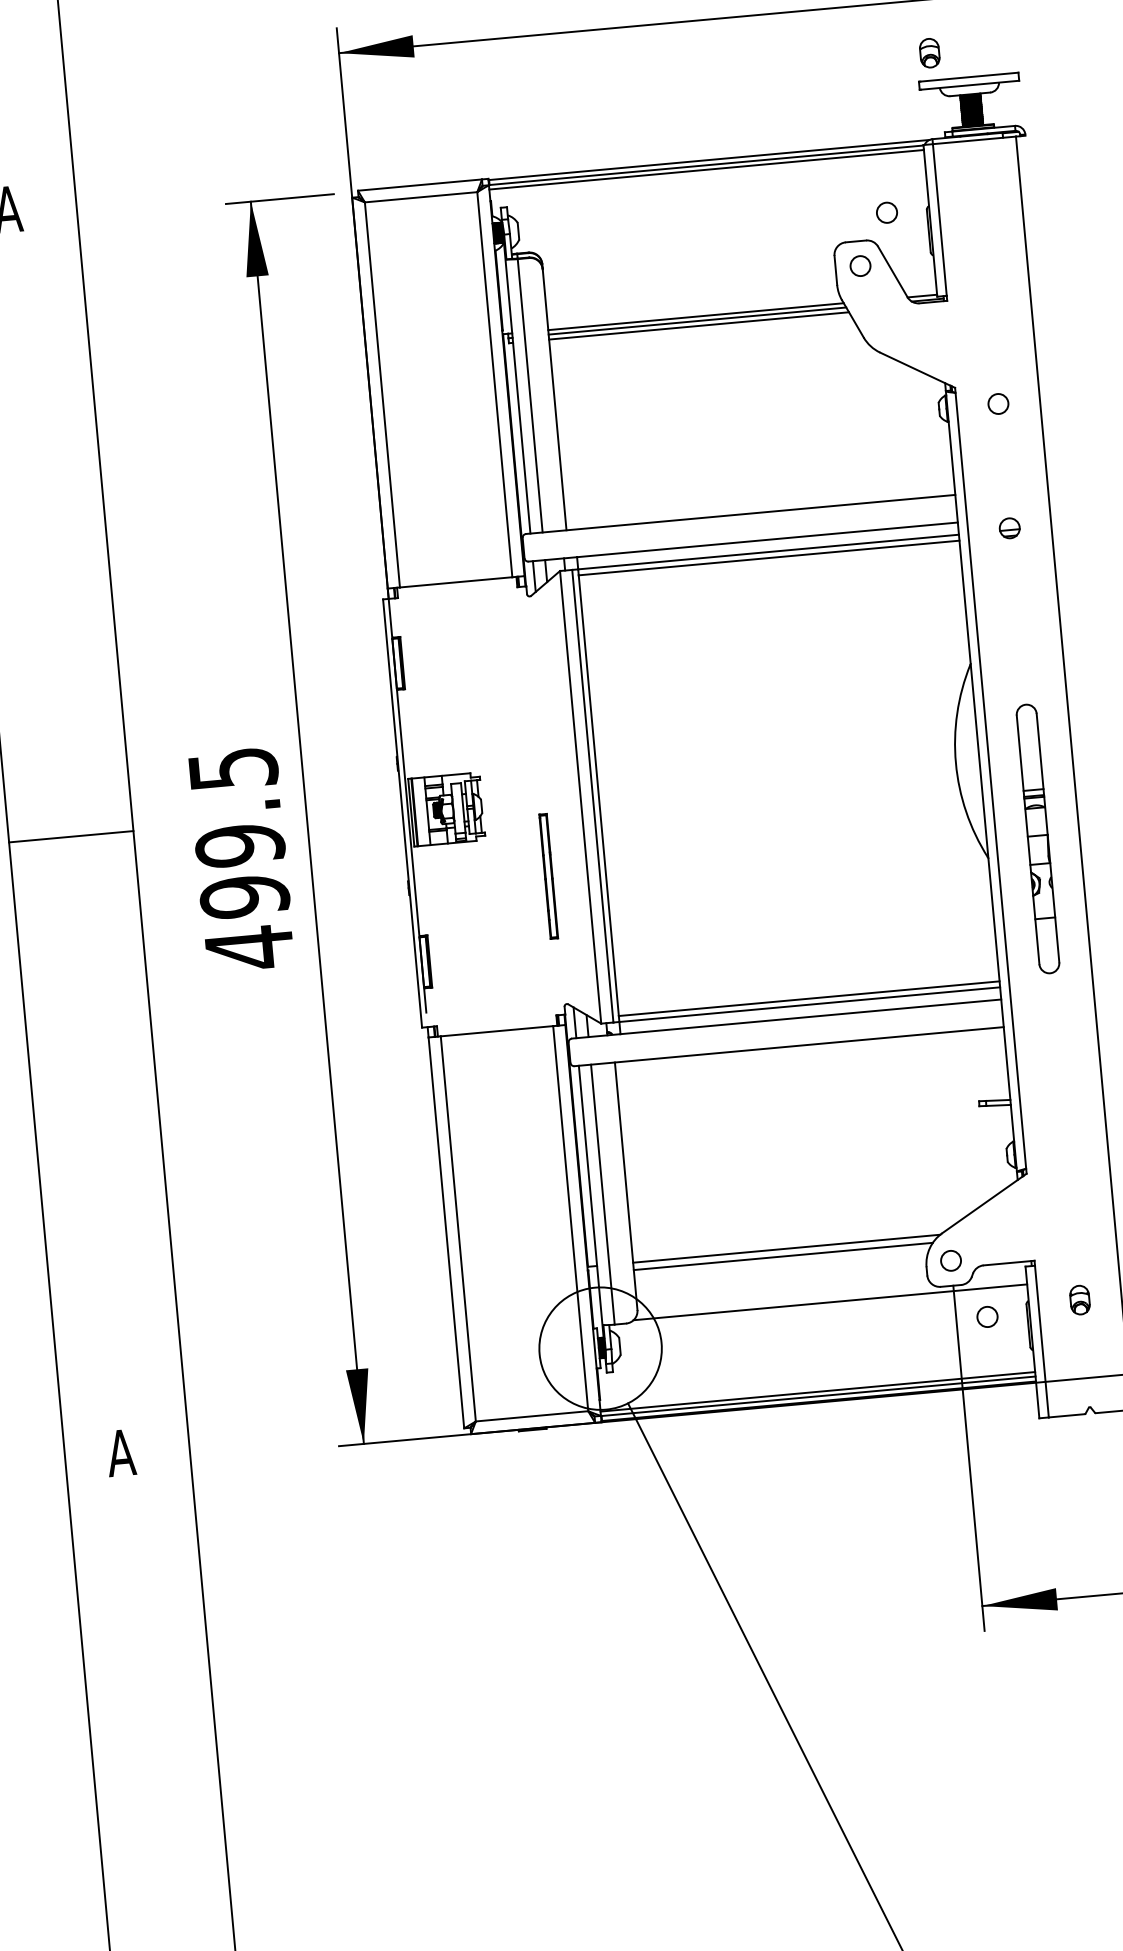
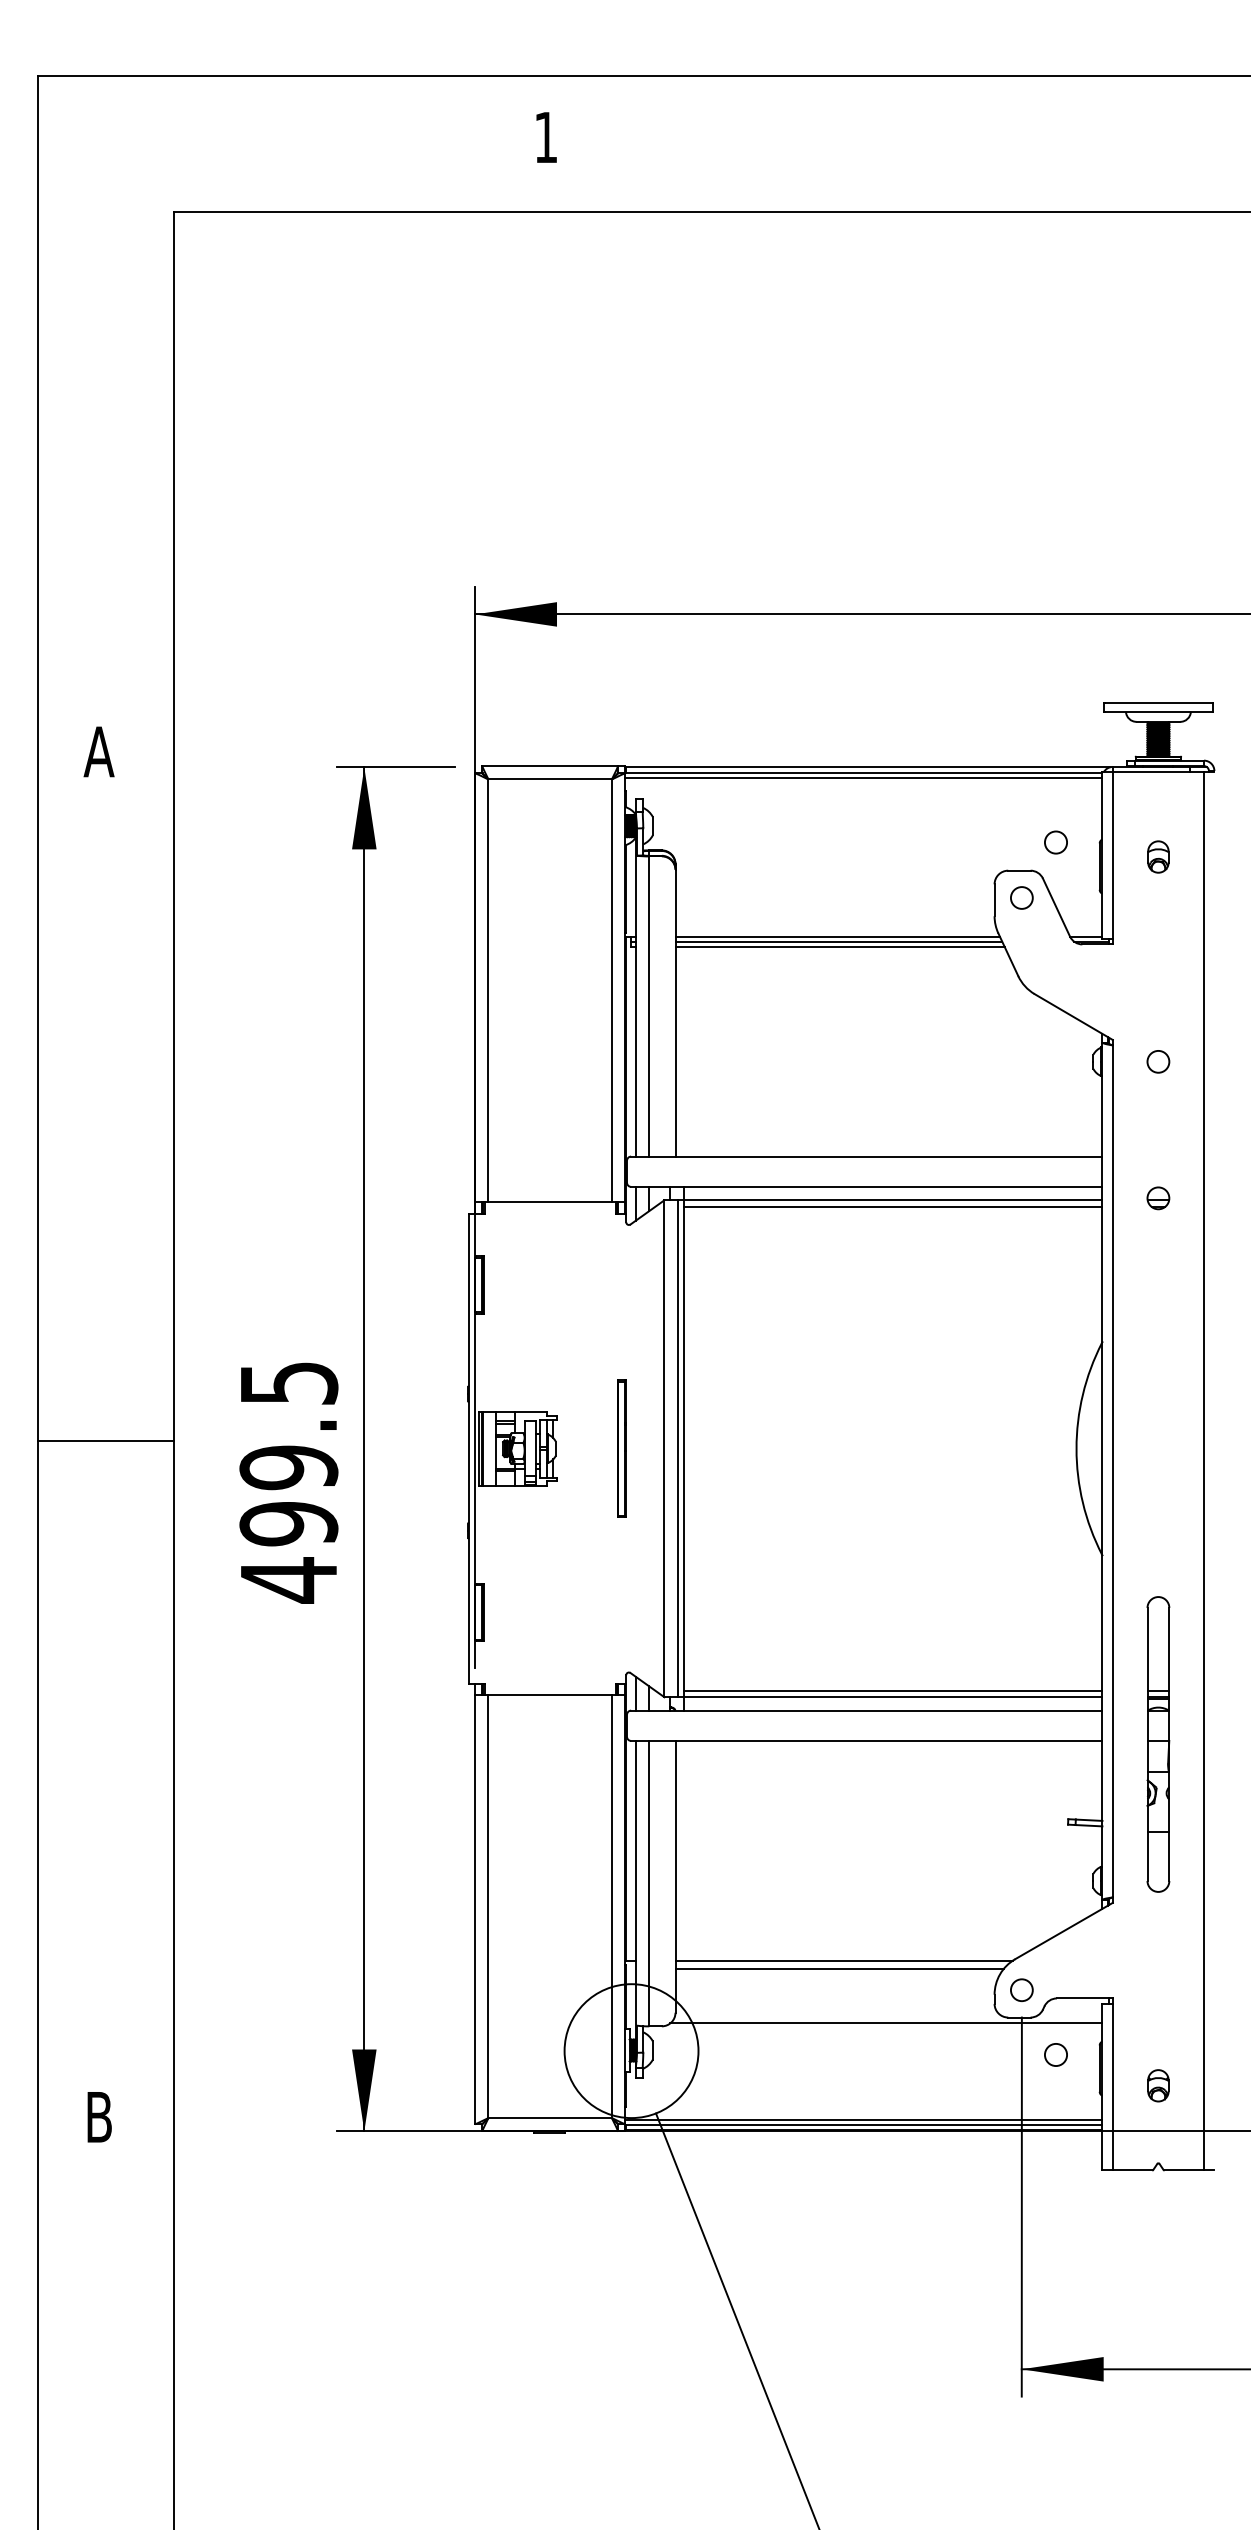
part: (929, 52) -> (1158, 856), moved
part: (1038, 839) -> (1158, 1744), moved
part: (548, 876) -> (621, 1448), moved
part: (1080, 1299) -> (1158, 2085), moved
text: (120, 1453) -> (98, 2117), A -> B

